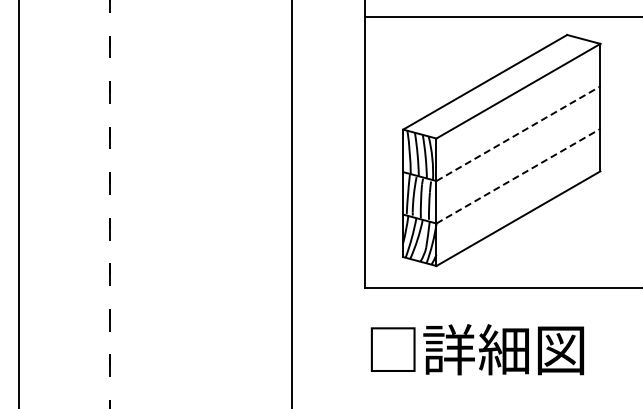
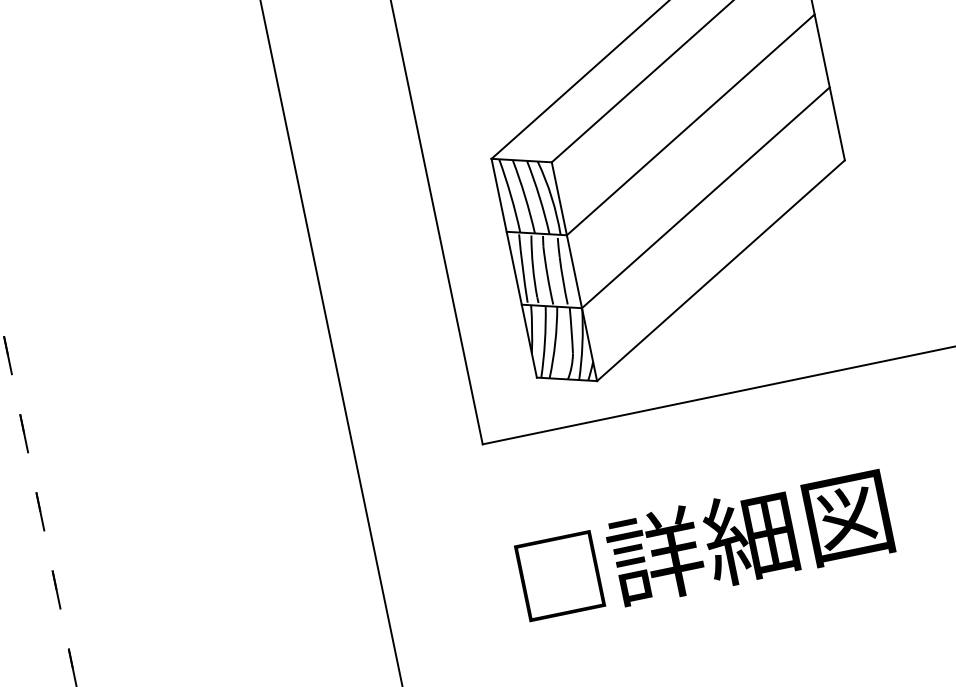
line: (518, 133) -> (690, 124), dashed -> solid
line: (518, 176) -> (706, 198), dashed -> solid
text: (476, 349) -> (702, 546), moved

